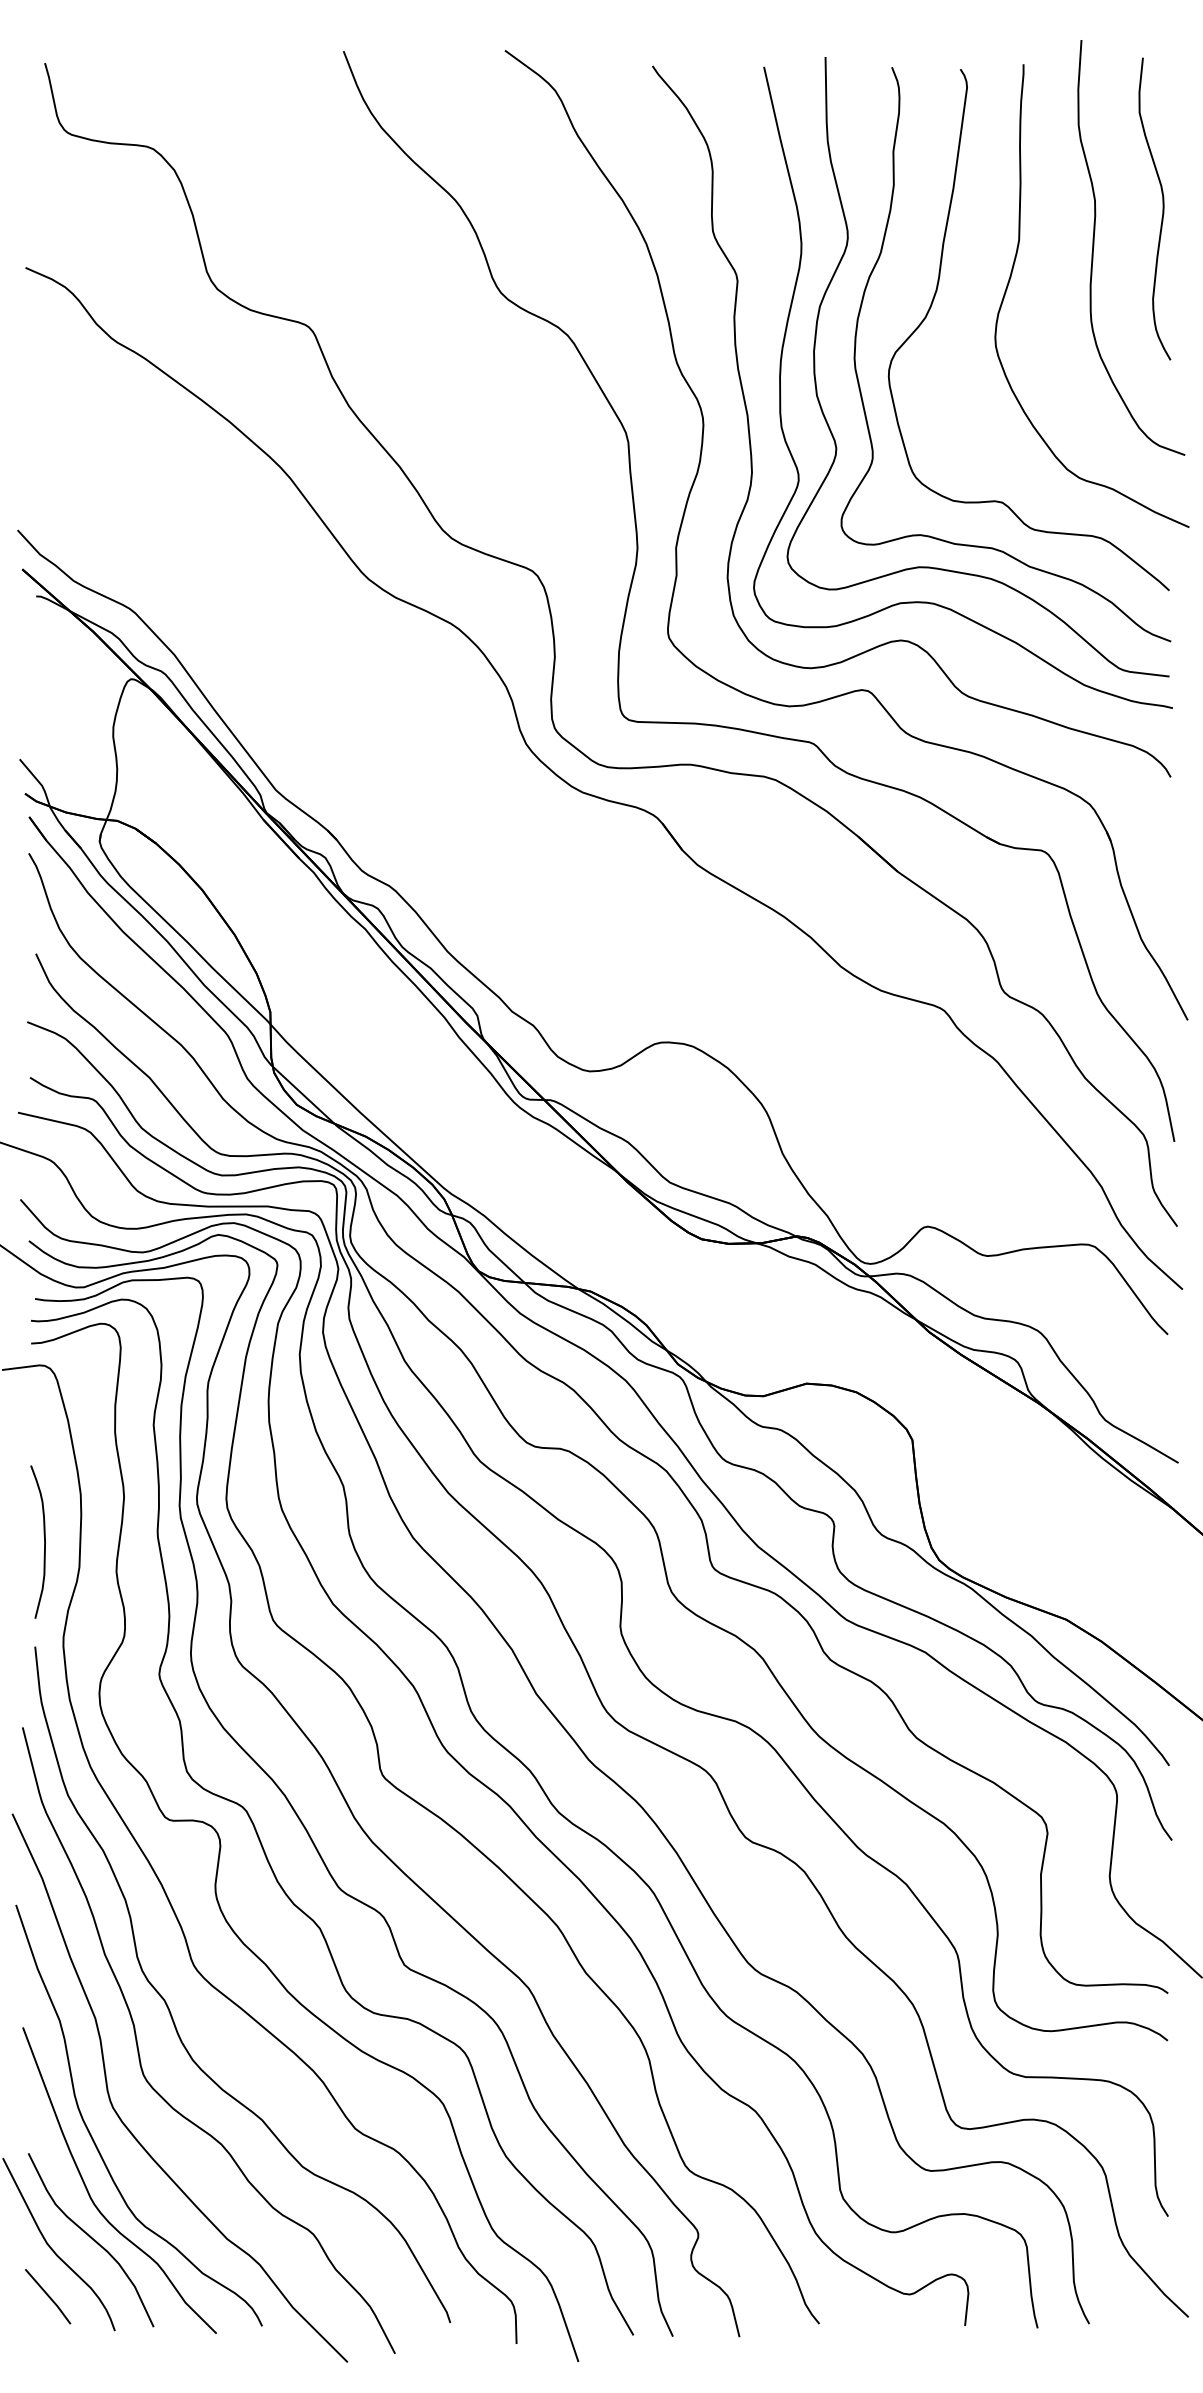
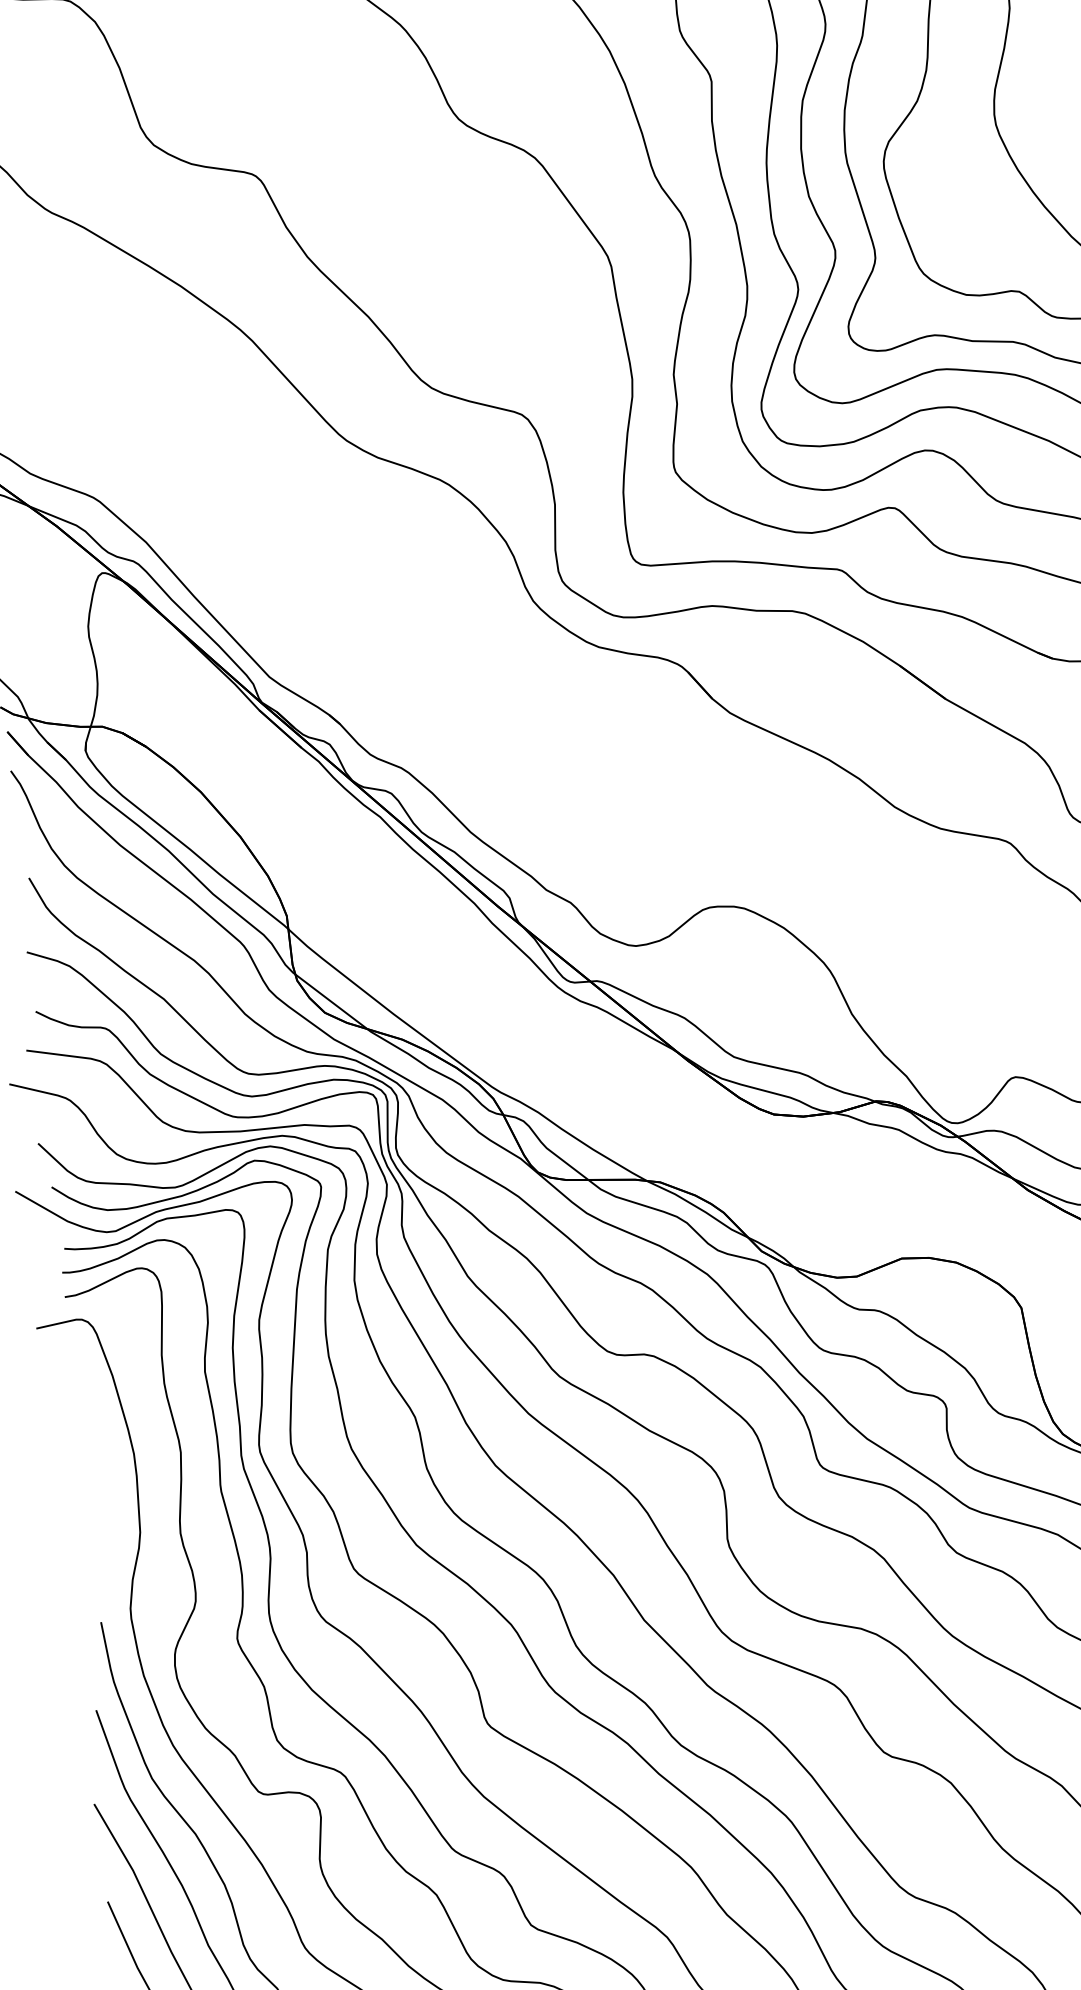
curve: (44, 1541) -> (100, 1508), removed

